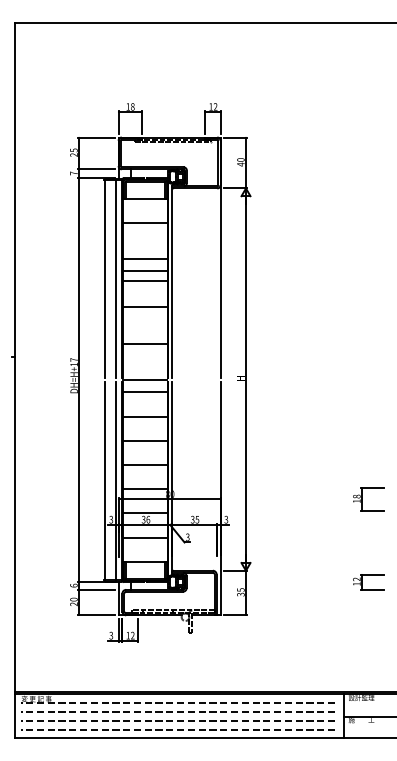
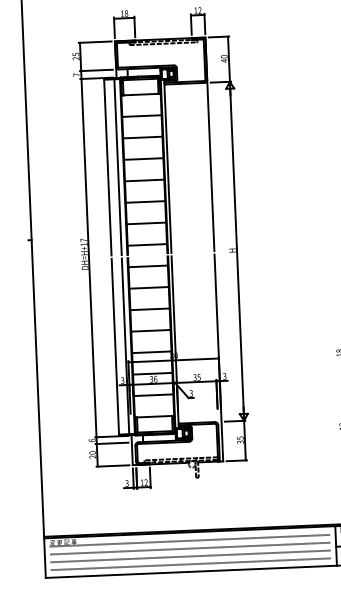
line: (145, 259) -> (142, 137), moved
line: (145, 280) -> (144, 180), moved
line: (145, 306) -> (145, 201), moved
line: (145, 380) -> (147, 245), moved

